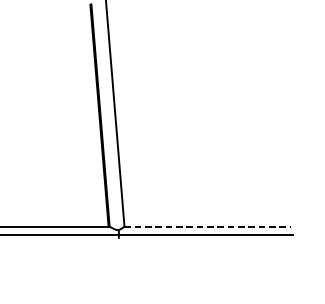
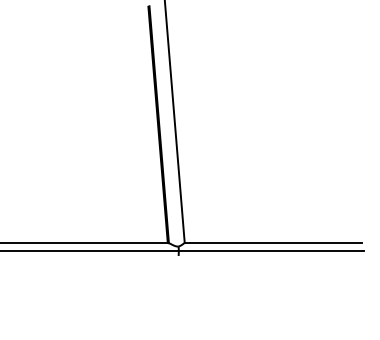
line: (207, 226) -> (273, 242), dashed -> solid

